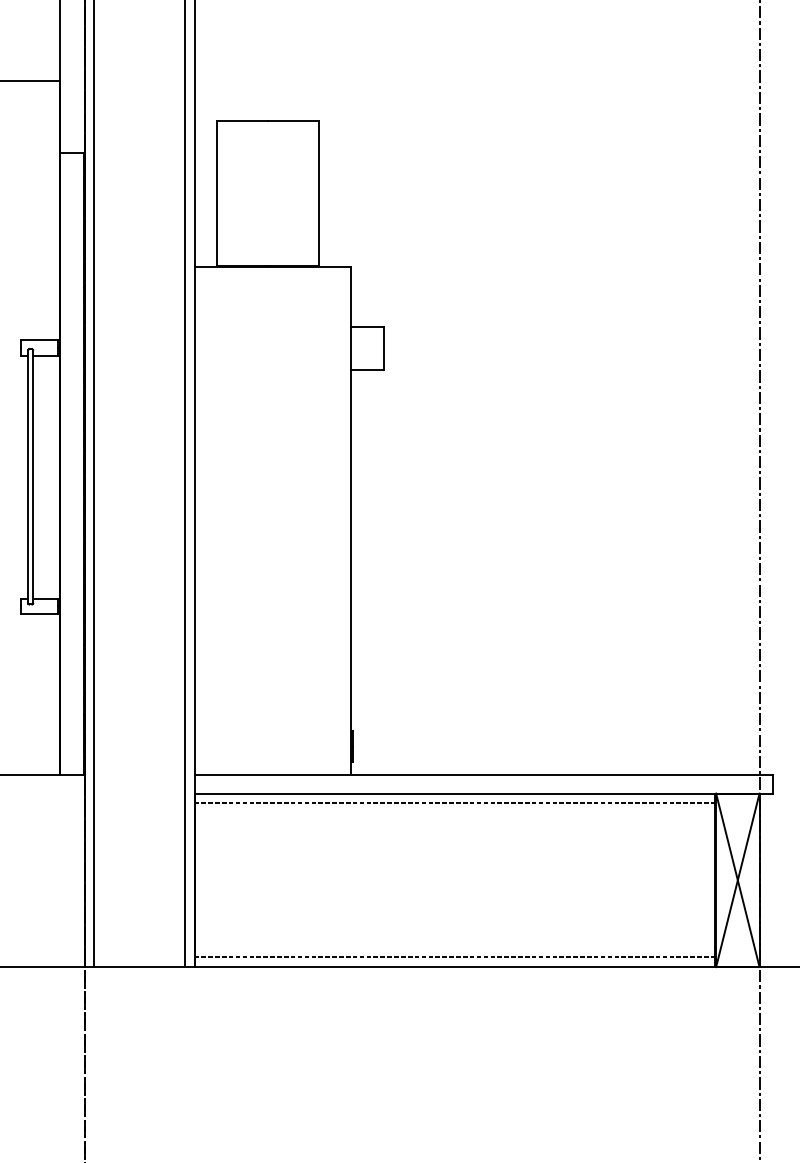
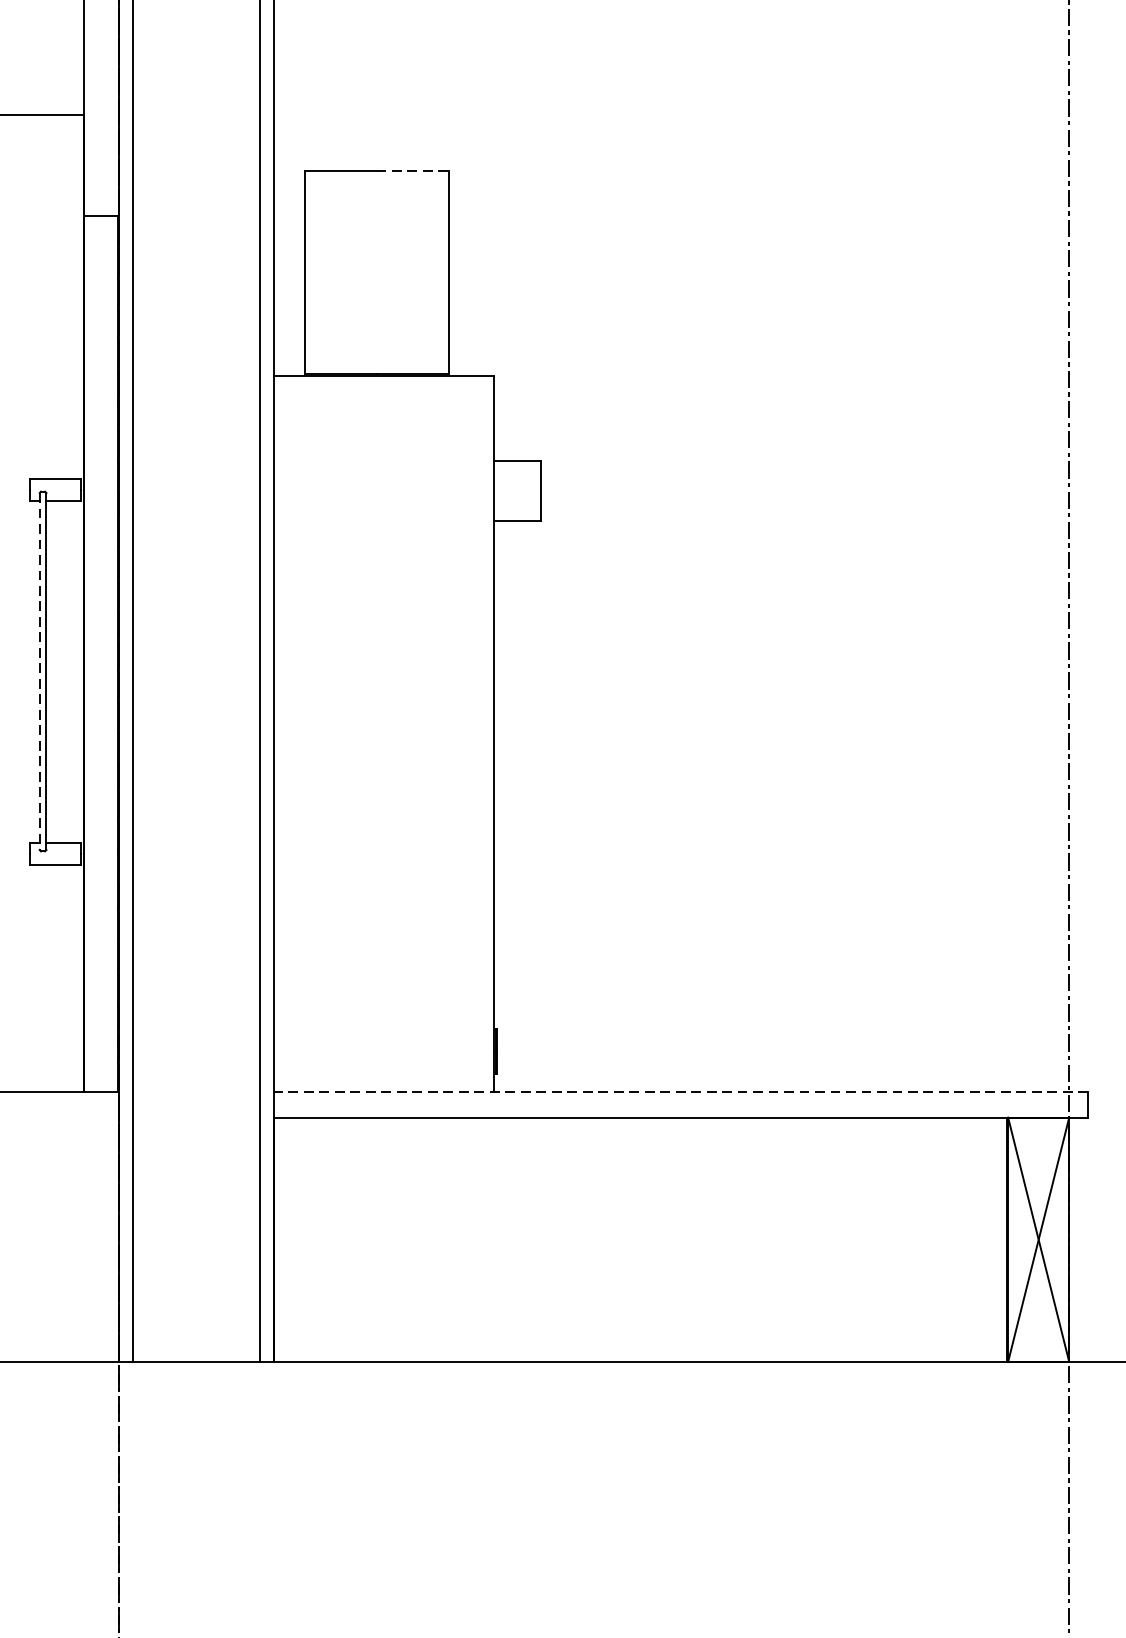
line: (292, 121) -> (411, 171), solid -> dashed
line: (28, 476) -> (39, 671), solid -> dashed
line: (483, 775) -> (680, 1092), solid -> dashed
line: (454, 803) -> (639, 1131), removed
line: (454, 957) -> (639, 1348), removed

